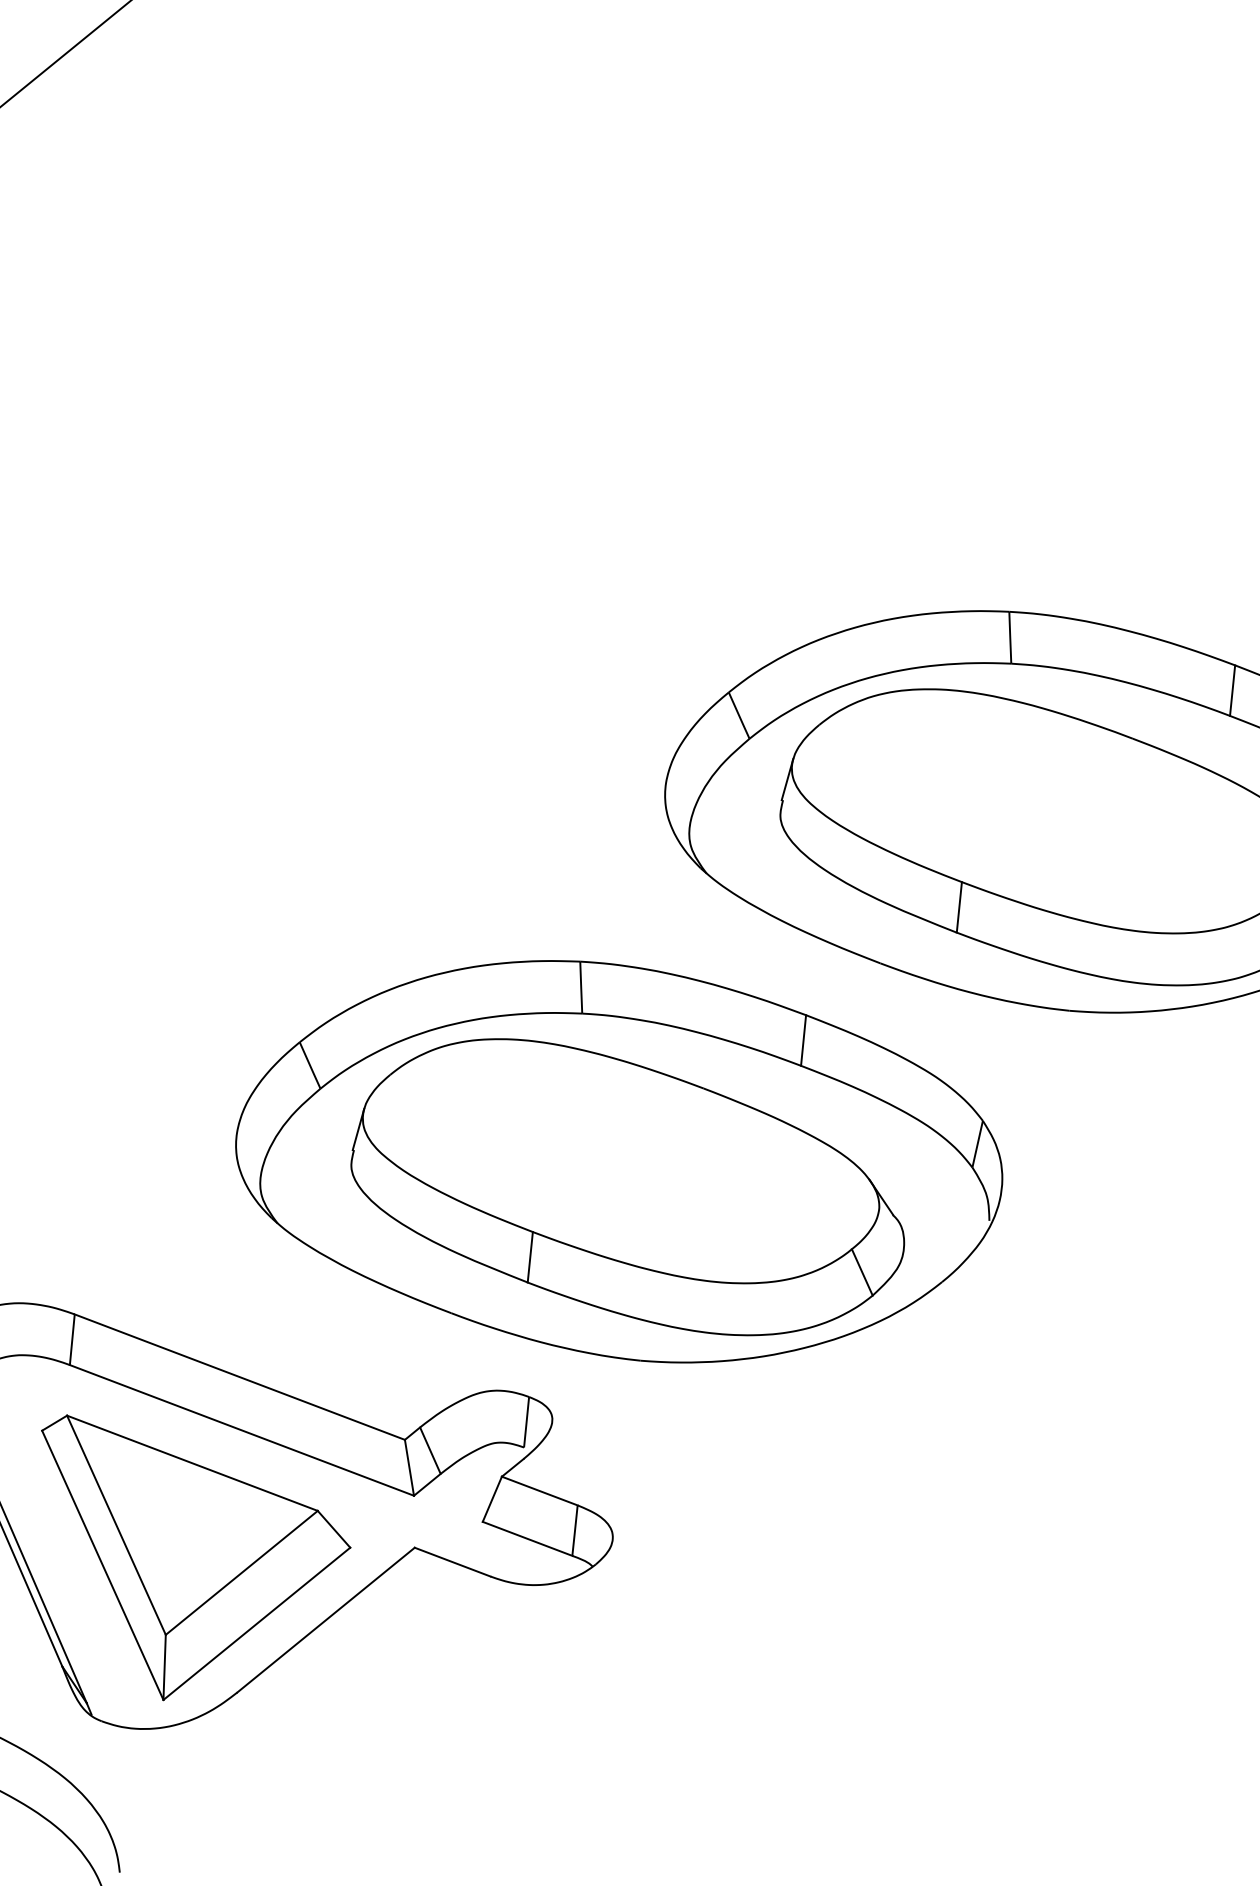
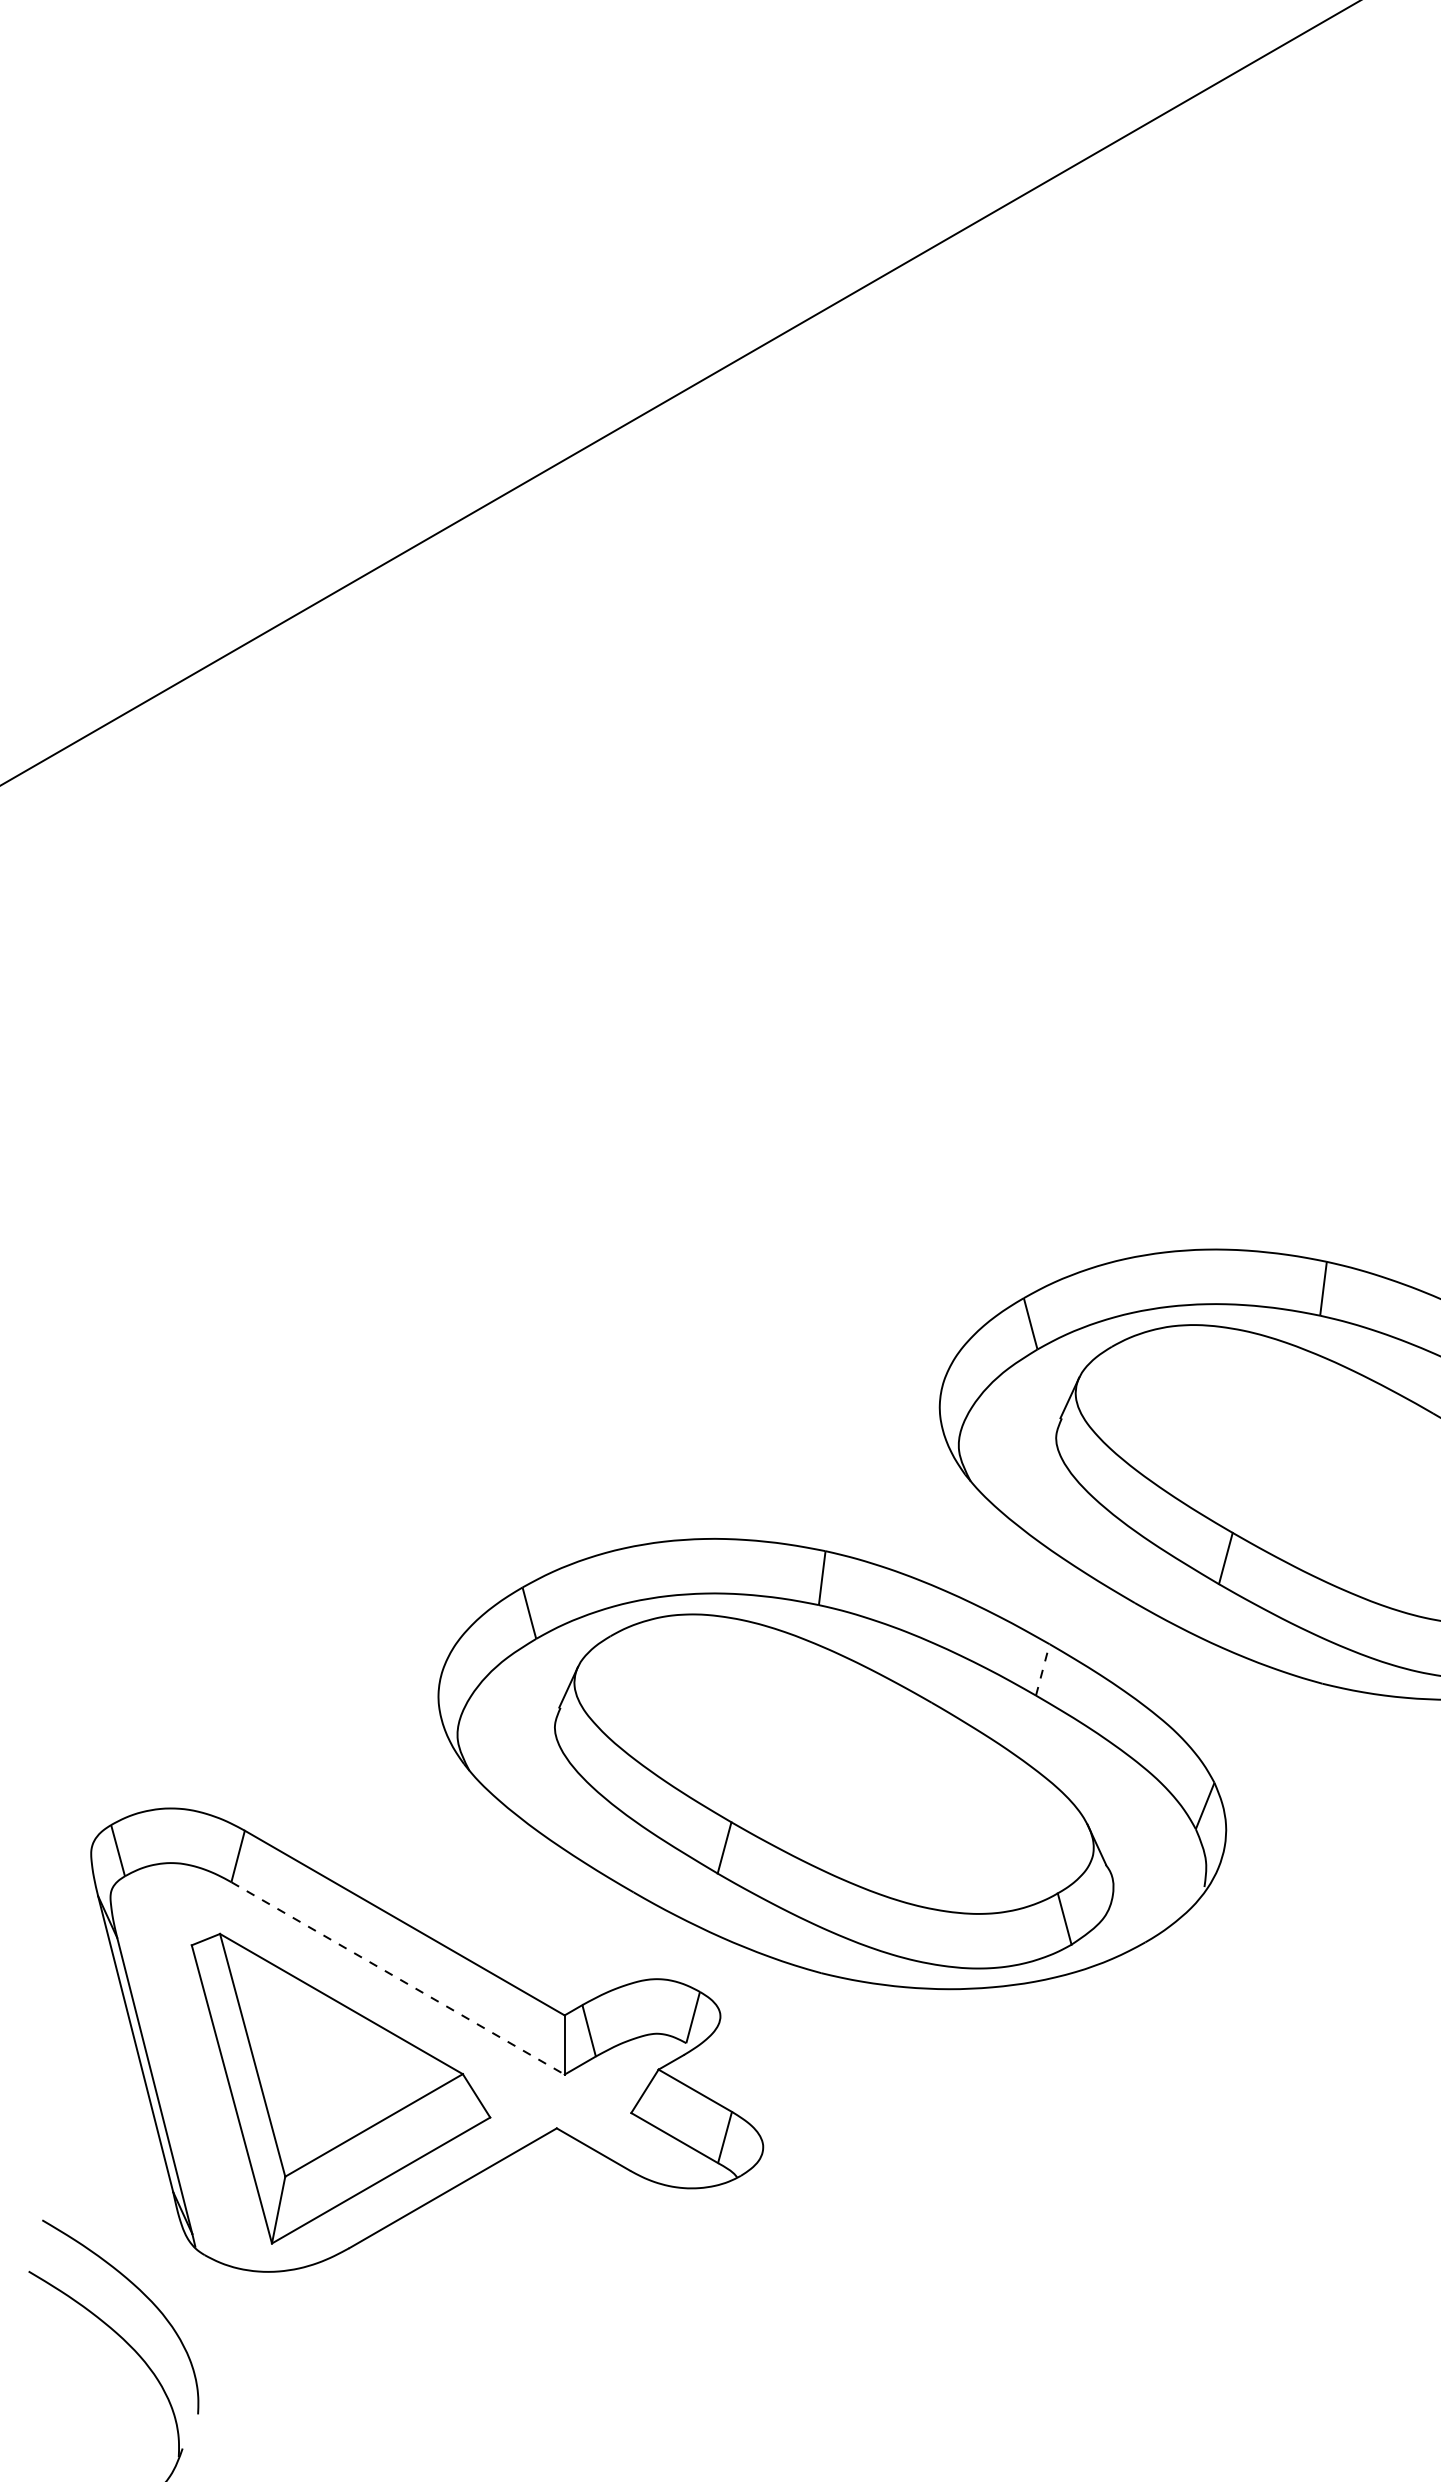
line: (803, 1040) -> (1042, 1669), solid -> dashed
line: (242, 1430) -> (398, 1978), solid -> dashed

